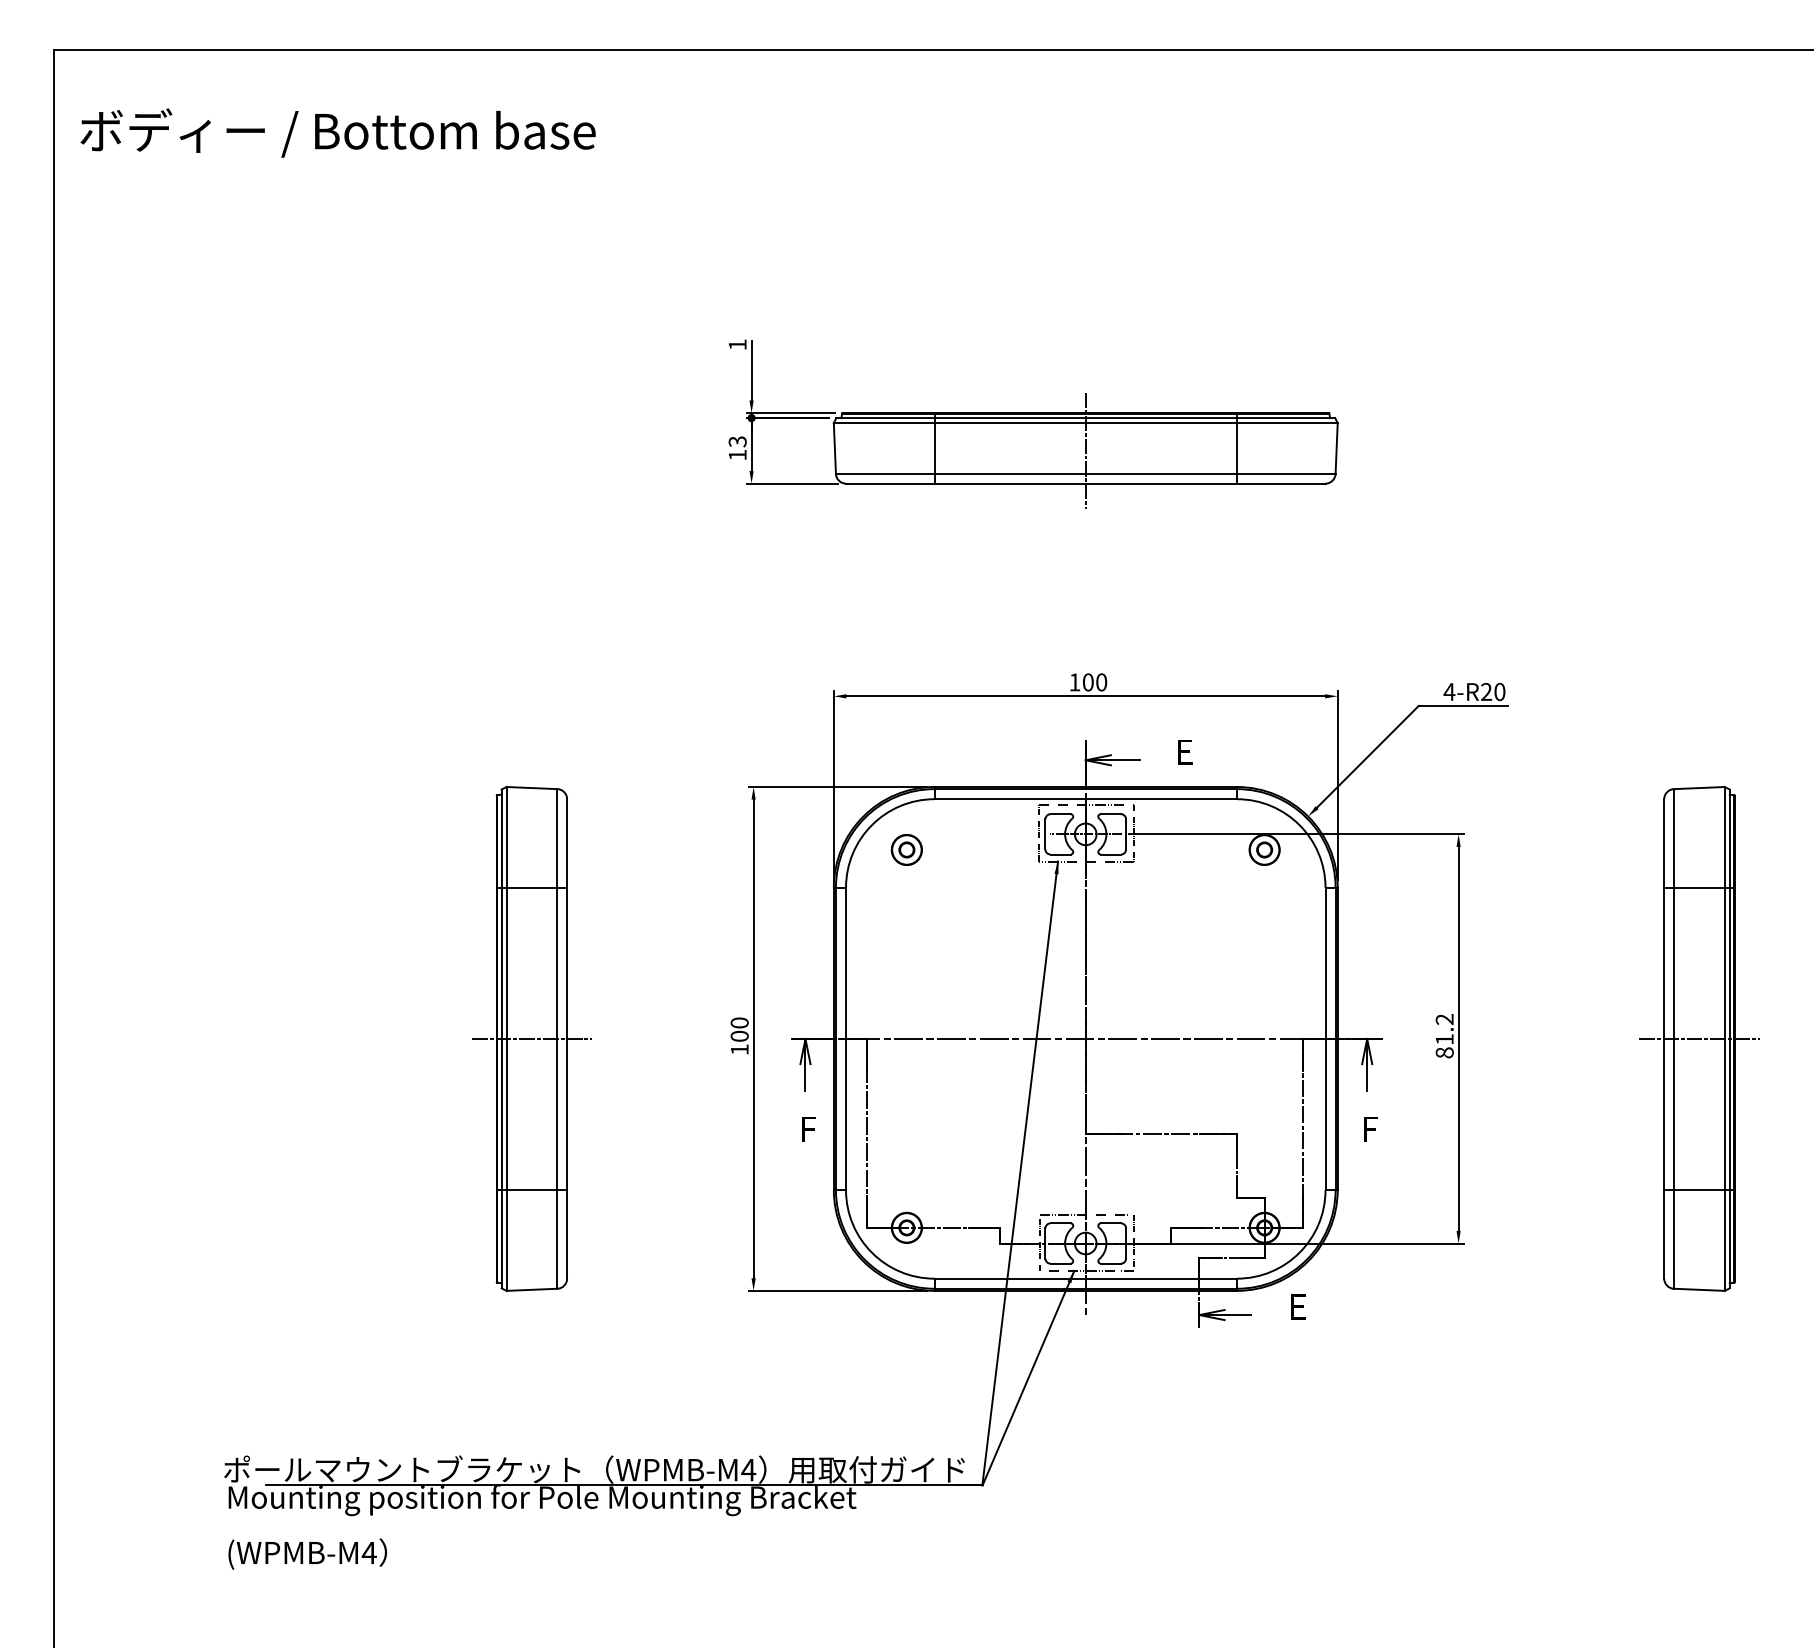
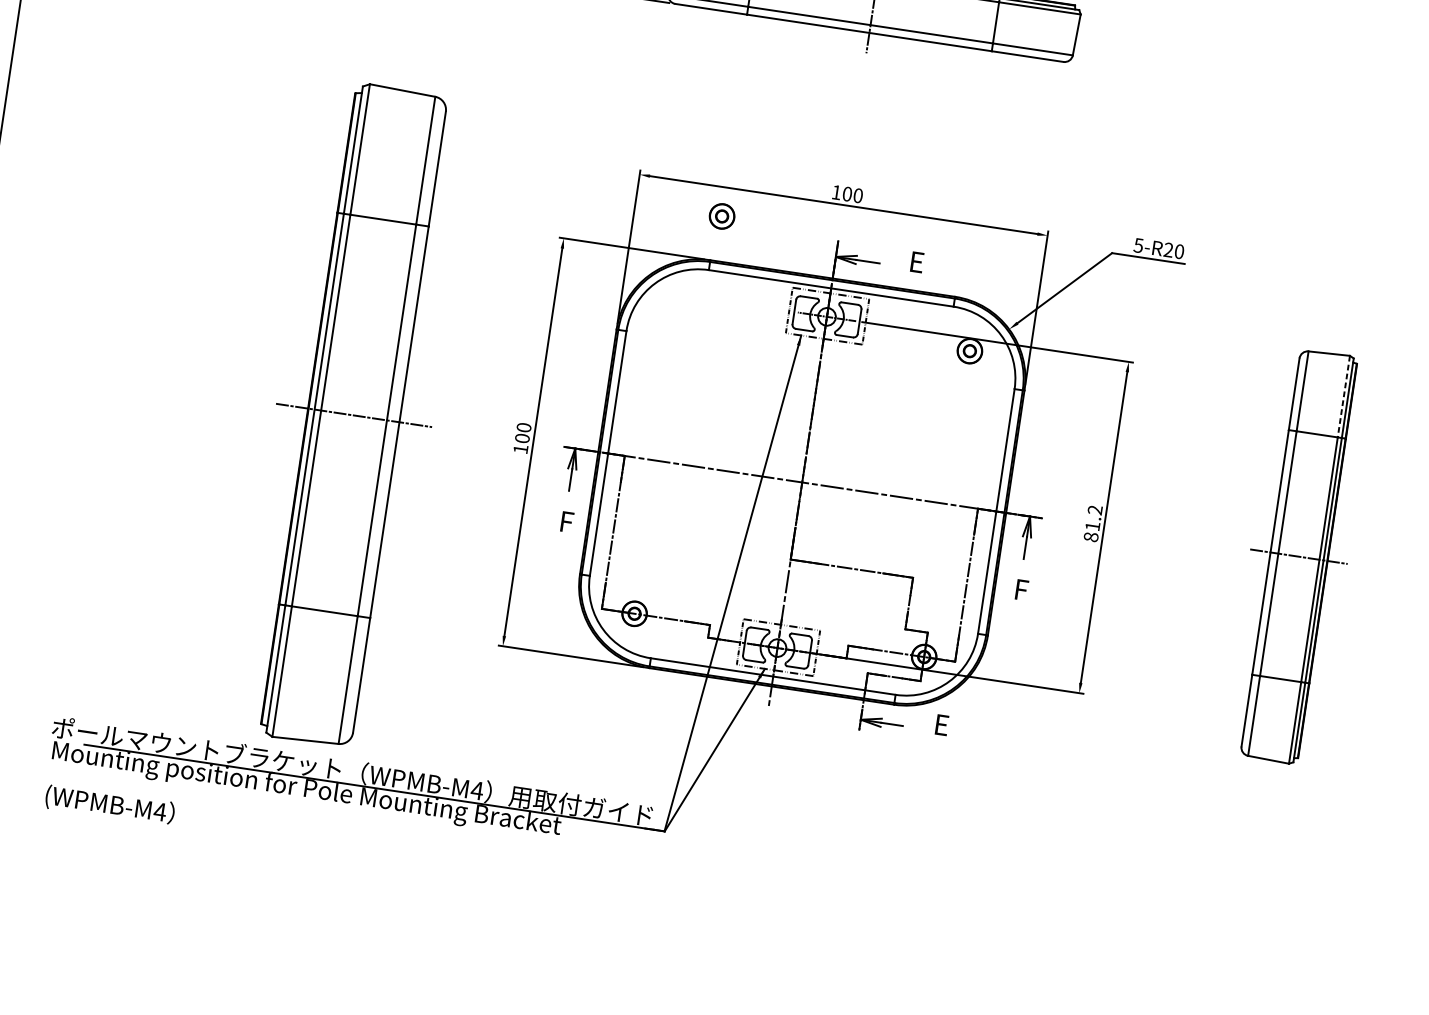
text: (1449, 692) -> (1138, 246), 4-R20 -> 5-R20
line: (1724, 837) -> (1343, 396), solid -> dashed
part: (906, 849) -> (721, 216), moved
part: (531, 1038) -> (353, 415), size x1.6

